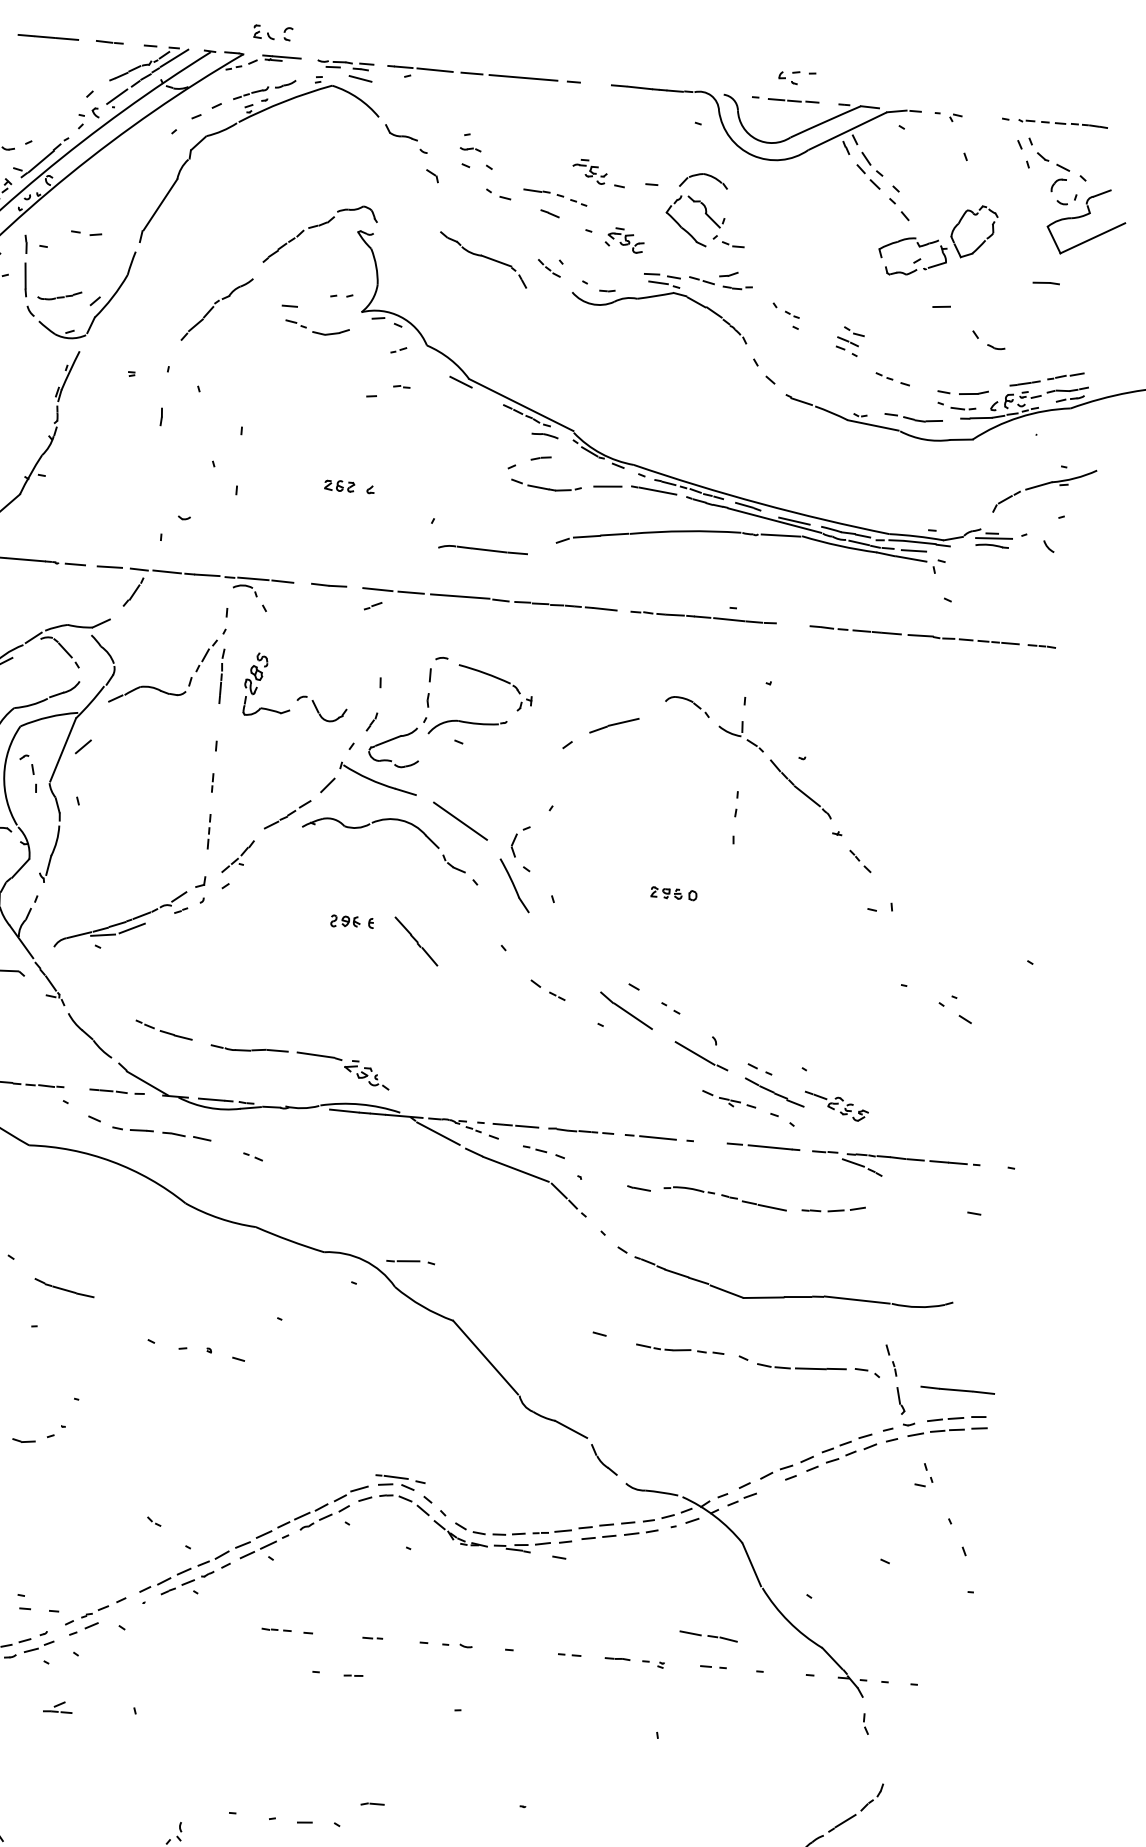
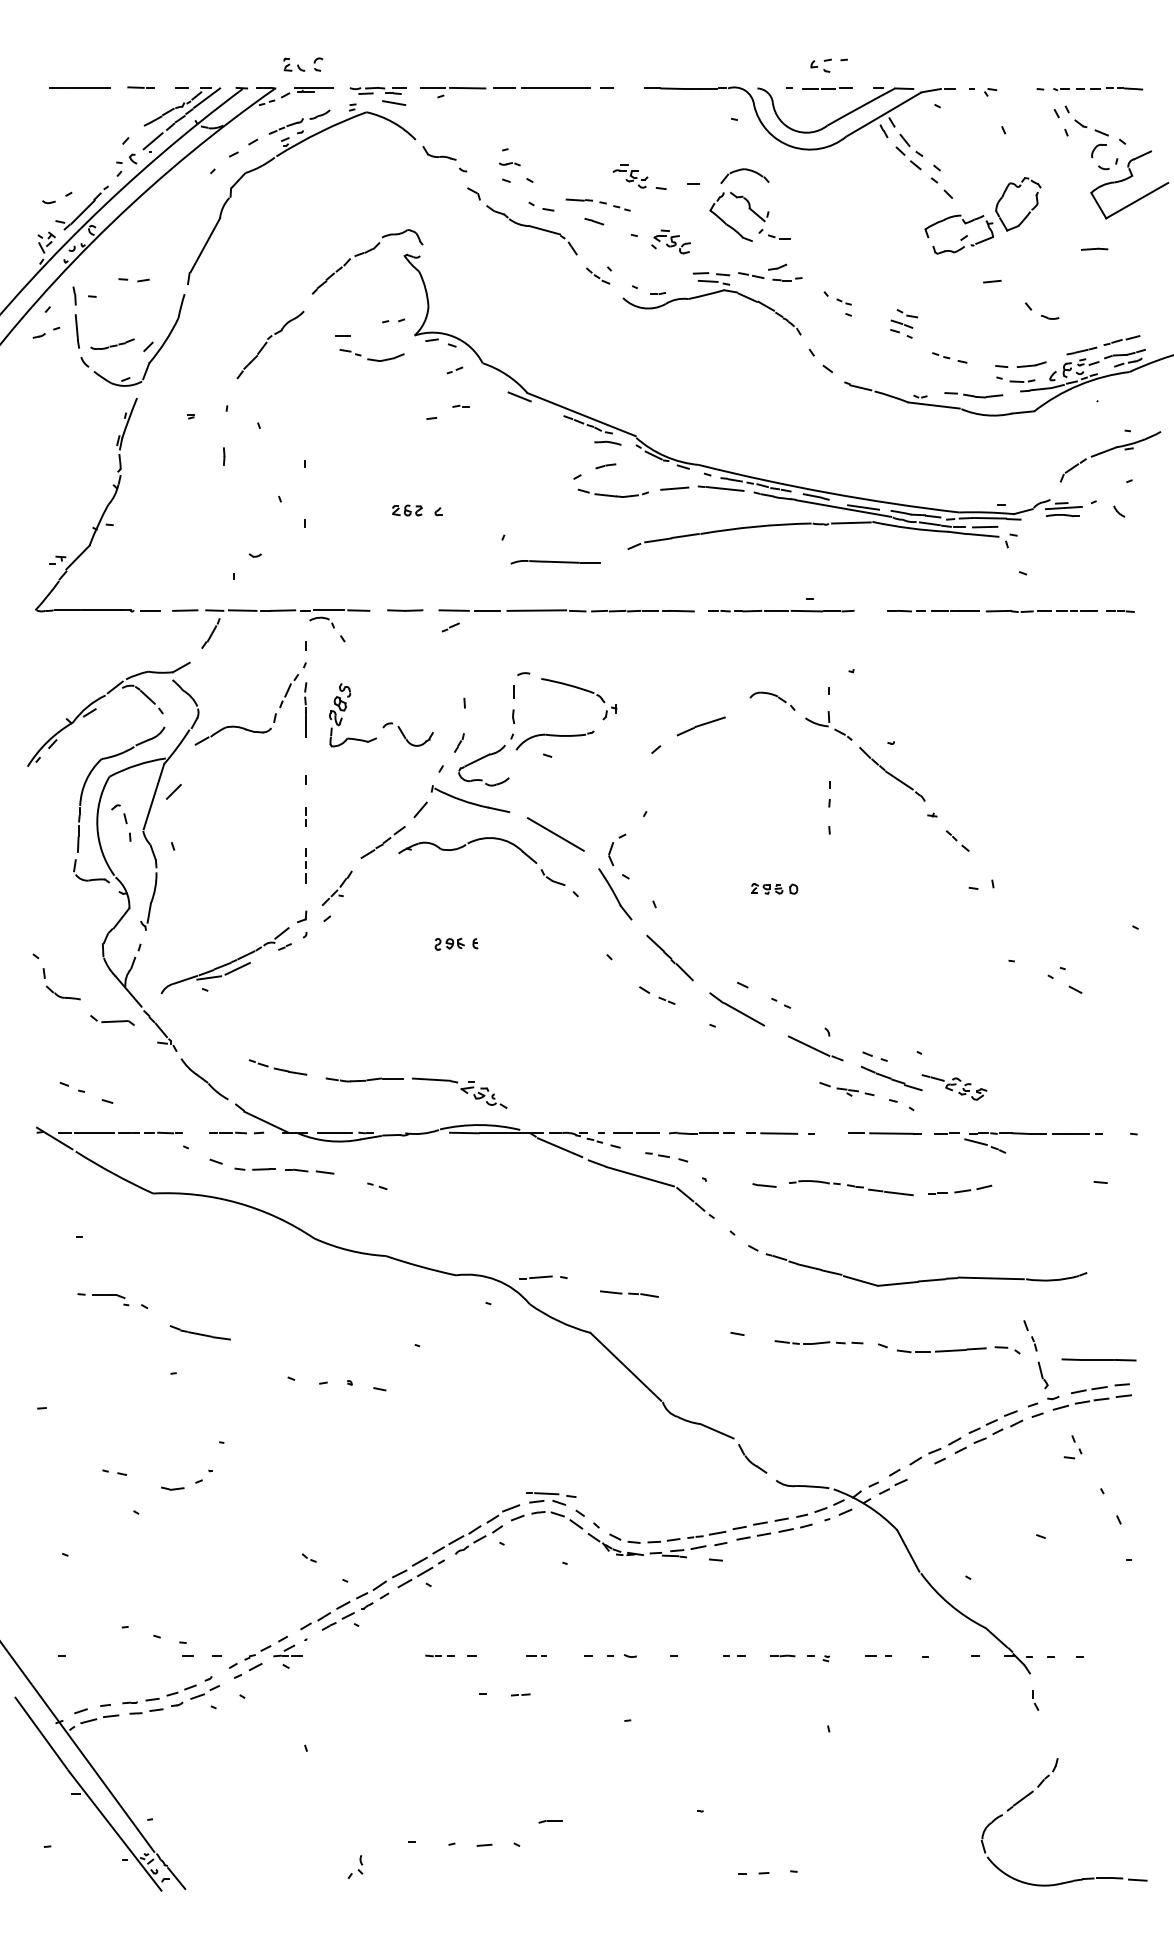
part: (483, 260) -> (531, 230), moved
line: (415, 940) -> (669, 957), moved
part: (708, 1635) -> (629, 1293), moved
part: (57, 1706) -> (287, 1650), moved

